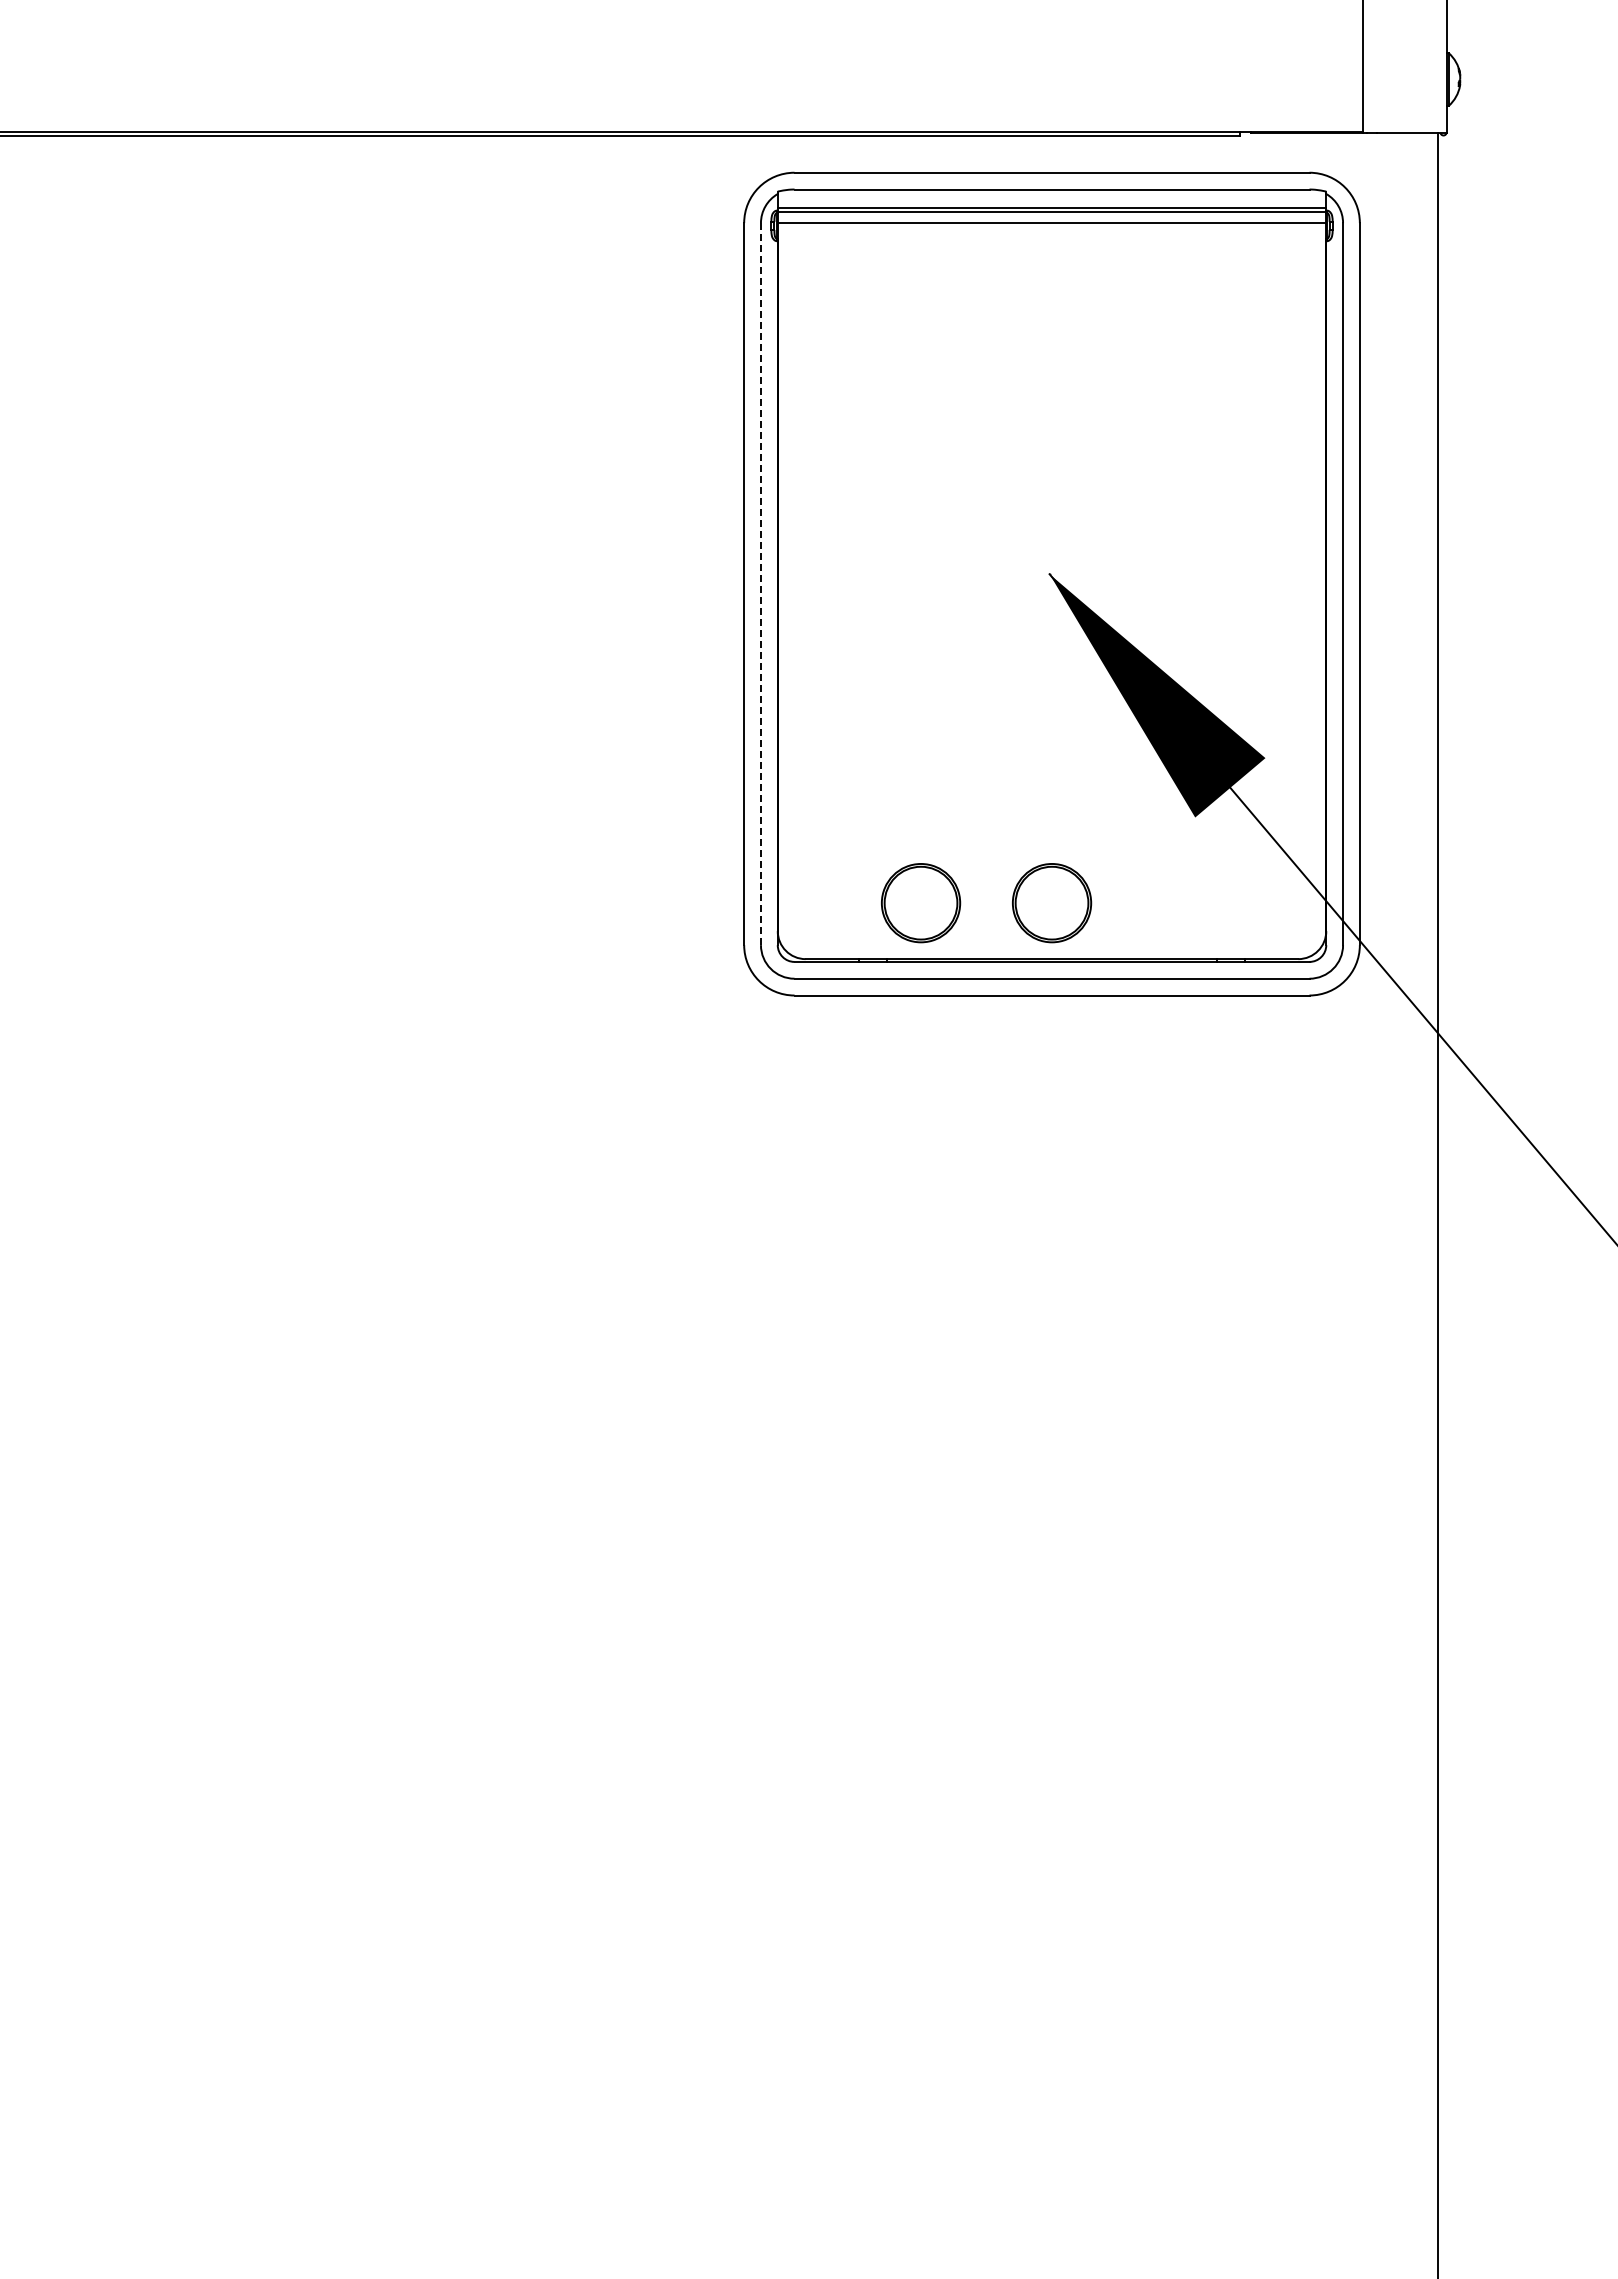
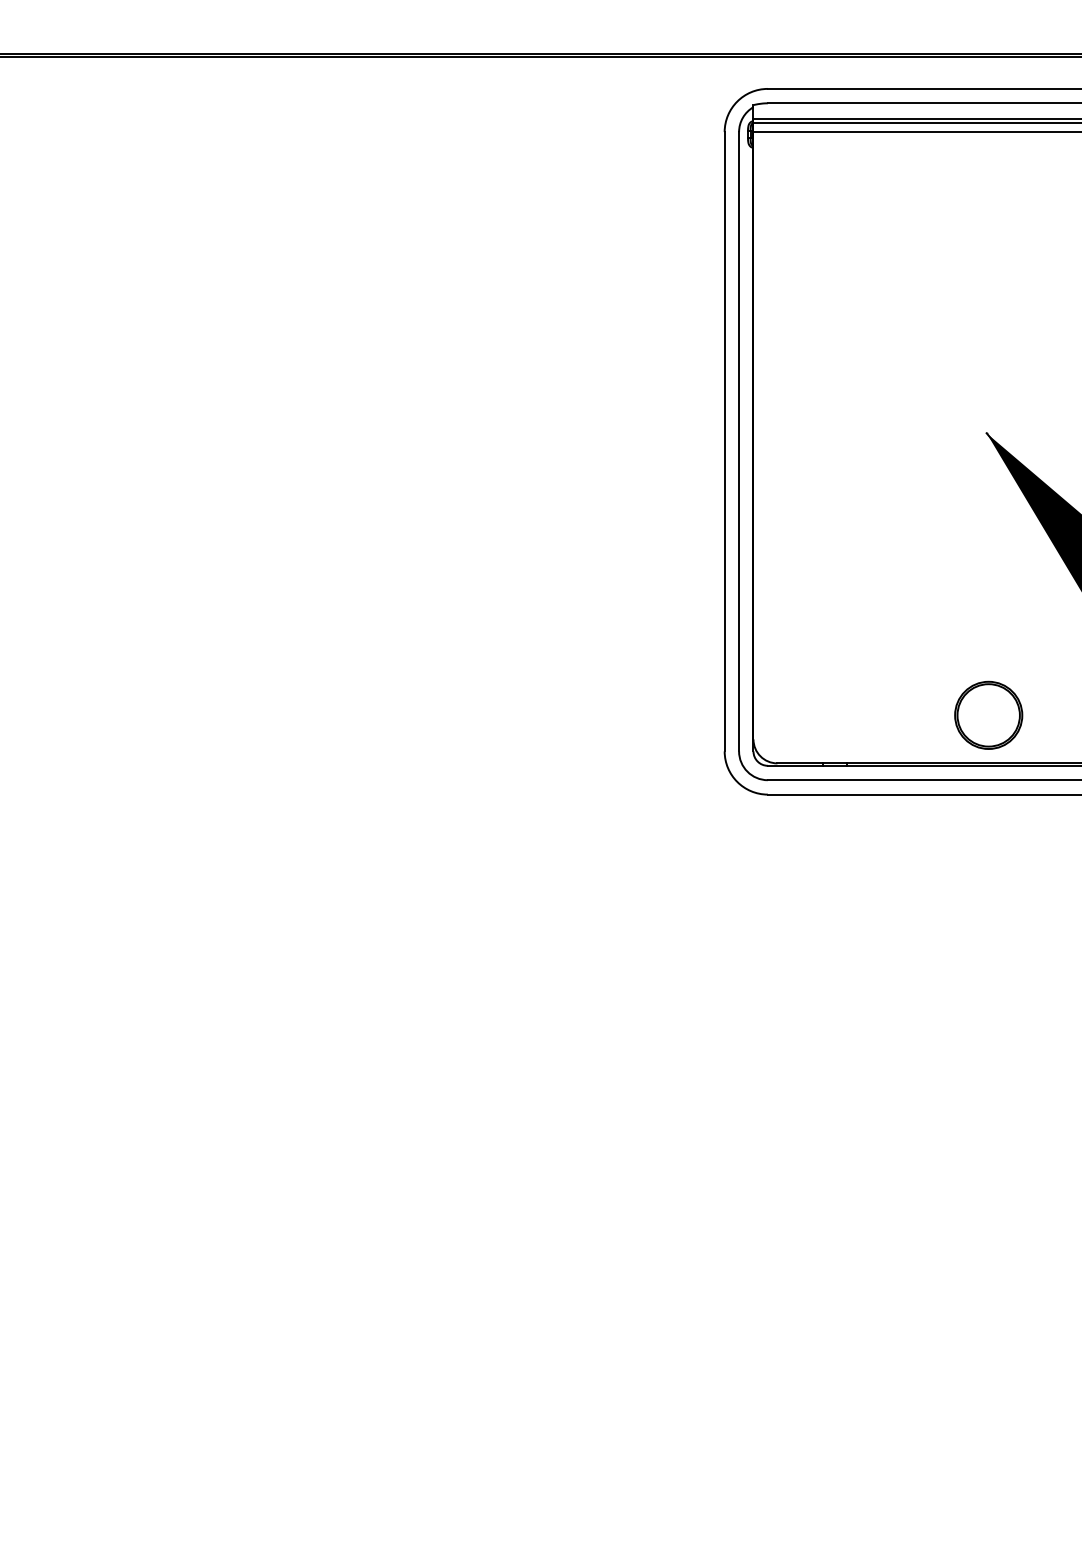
line: (760, 584) -> (738, 442), dashed -> solid
part: (921, 903) -> (876, 715), removed

